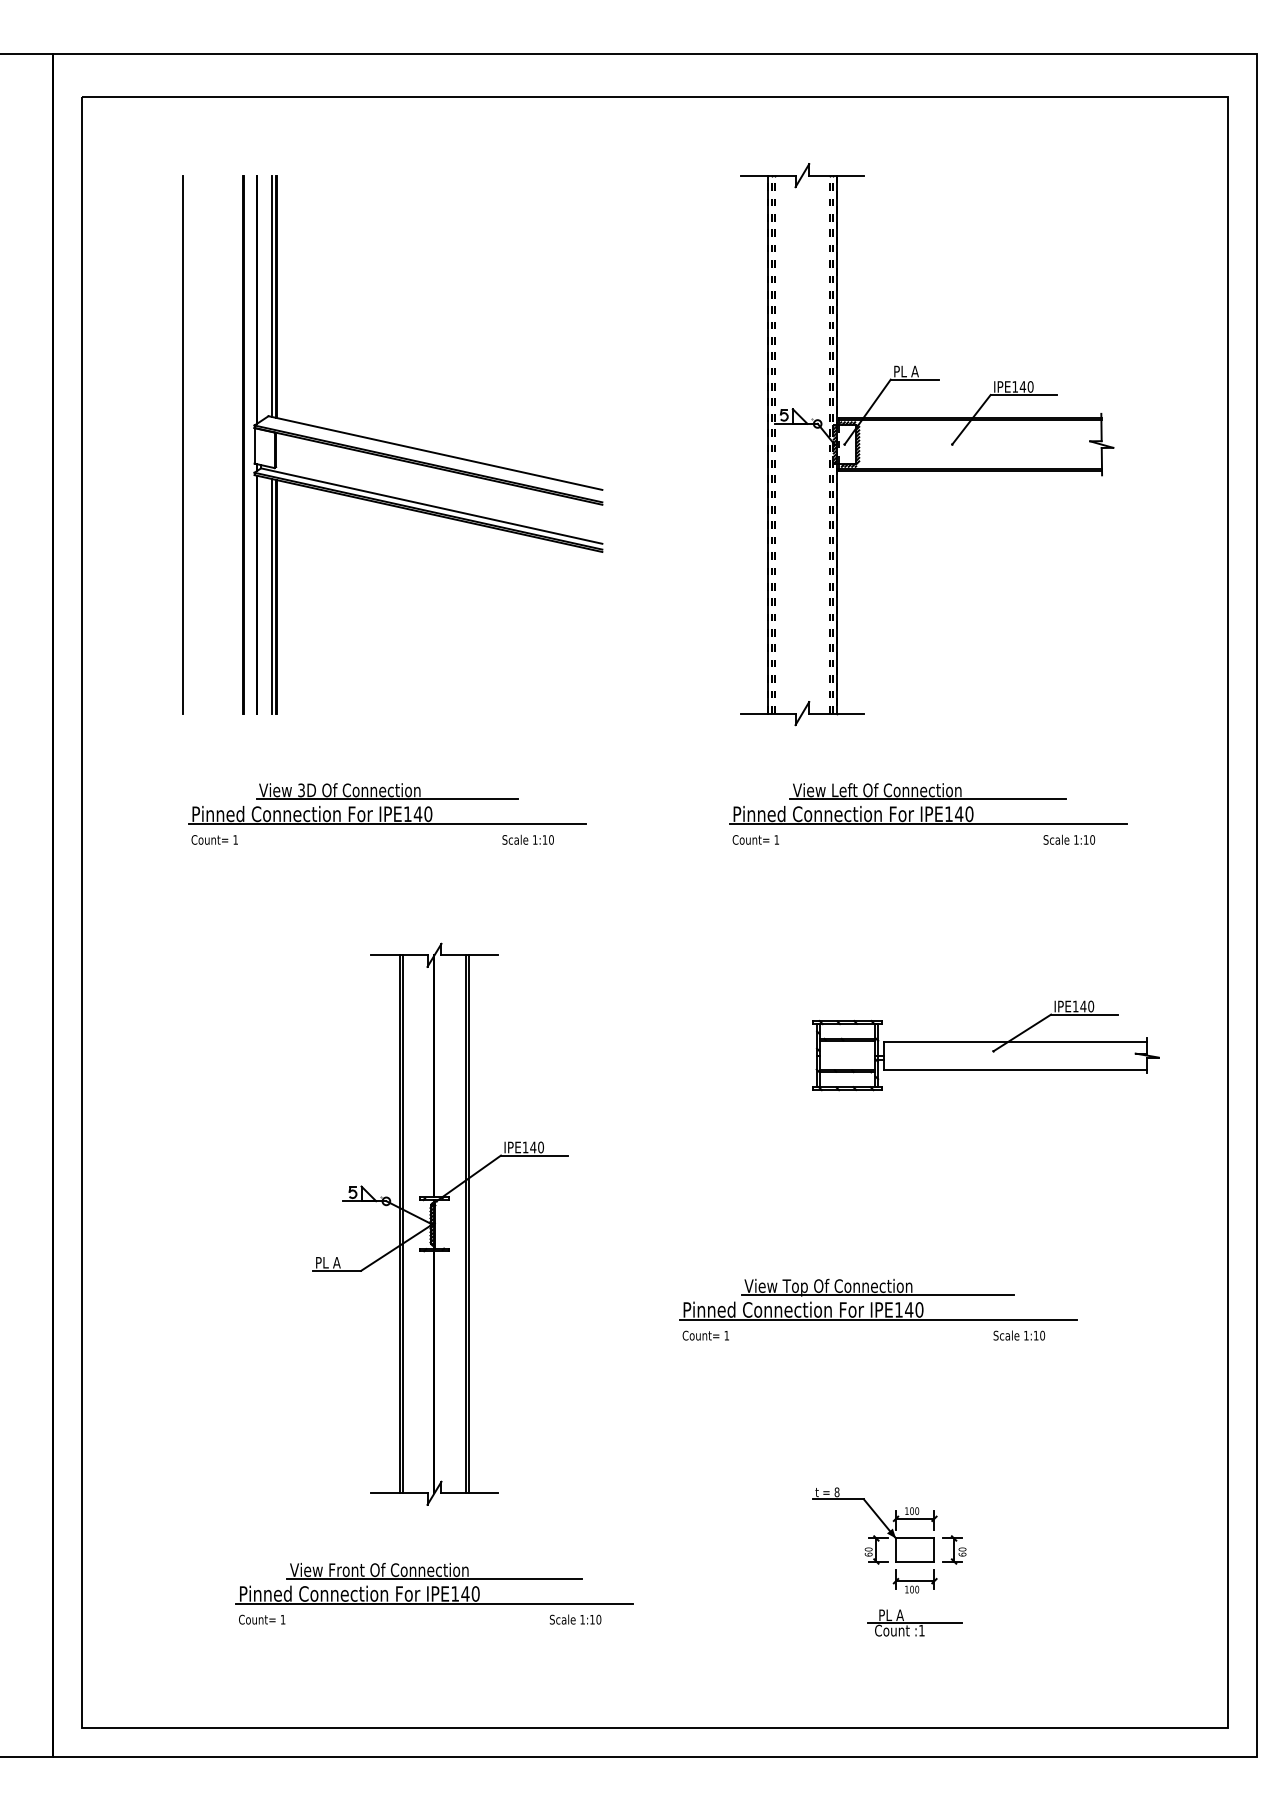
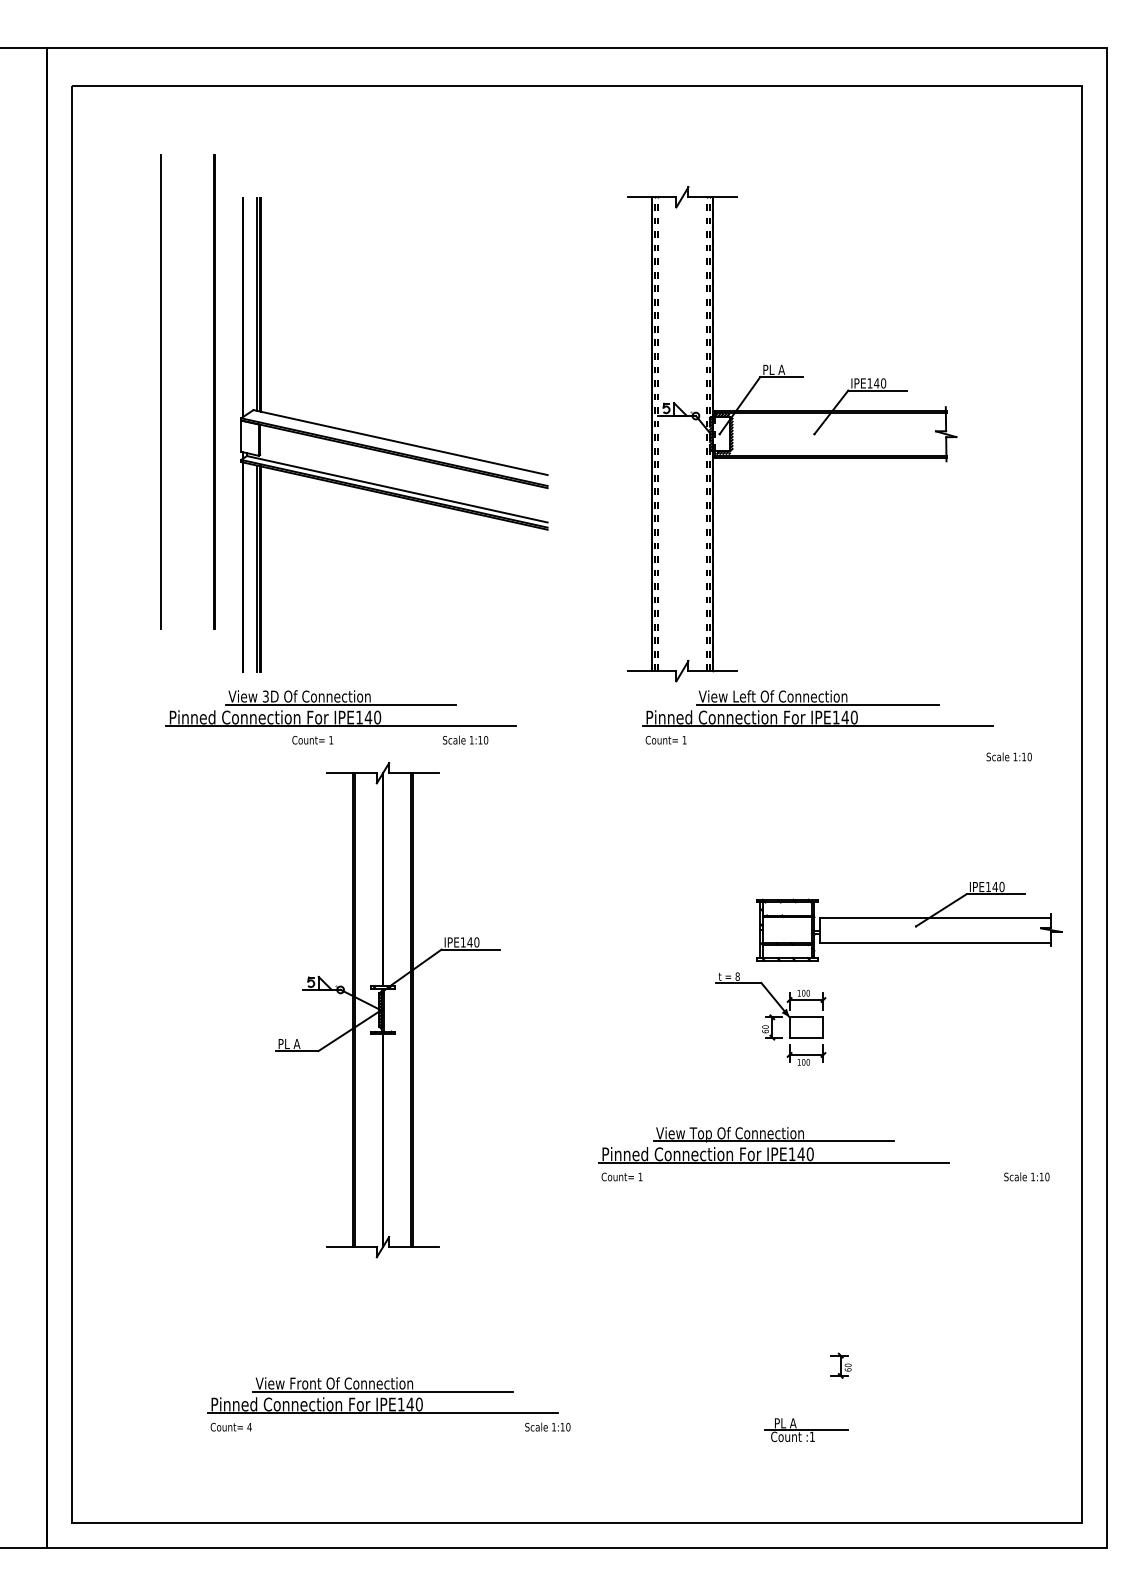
part: (428, 444) -> (394, 435), moved
part: (927, 444) -> (792, 434), moved
text: (214, 839) -> (312, 739), moved
text: (1069, 839) -> (1009, 756), moved
part: (985, 1045) -> (908, 921), moved
part: (440, 1223) -> (388, 1009), moved
text: (1019, 1335) -> (1027, 1176), moved
part: (874, 1540) -> (770, 1019), moved
text: (282, 1619) -> (249, 1427), 1 -> 4
text: (575, 1619) -> (547, 1427), moved

